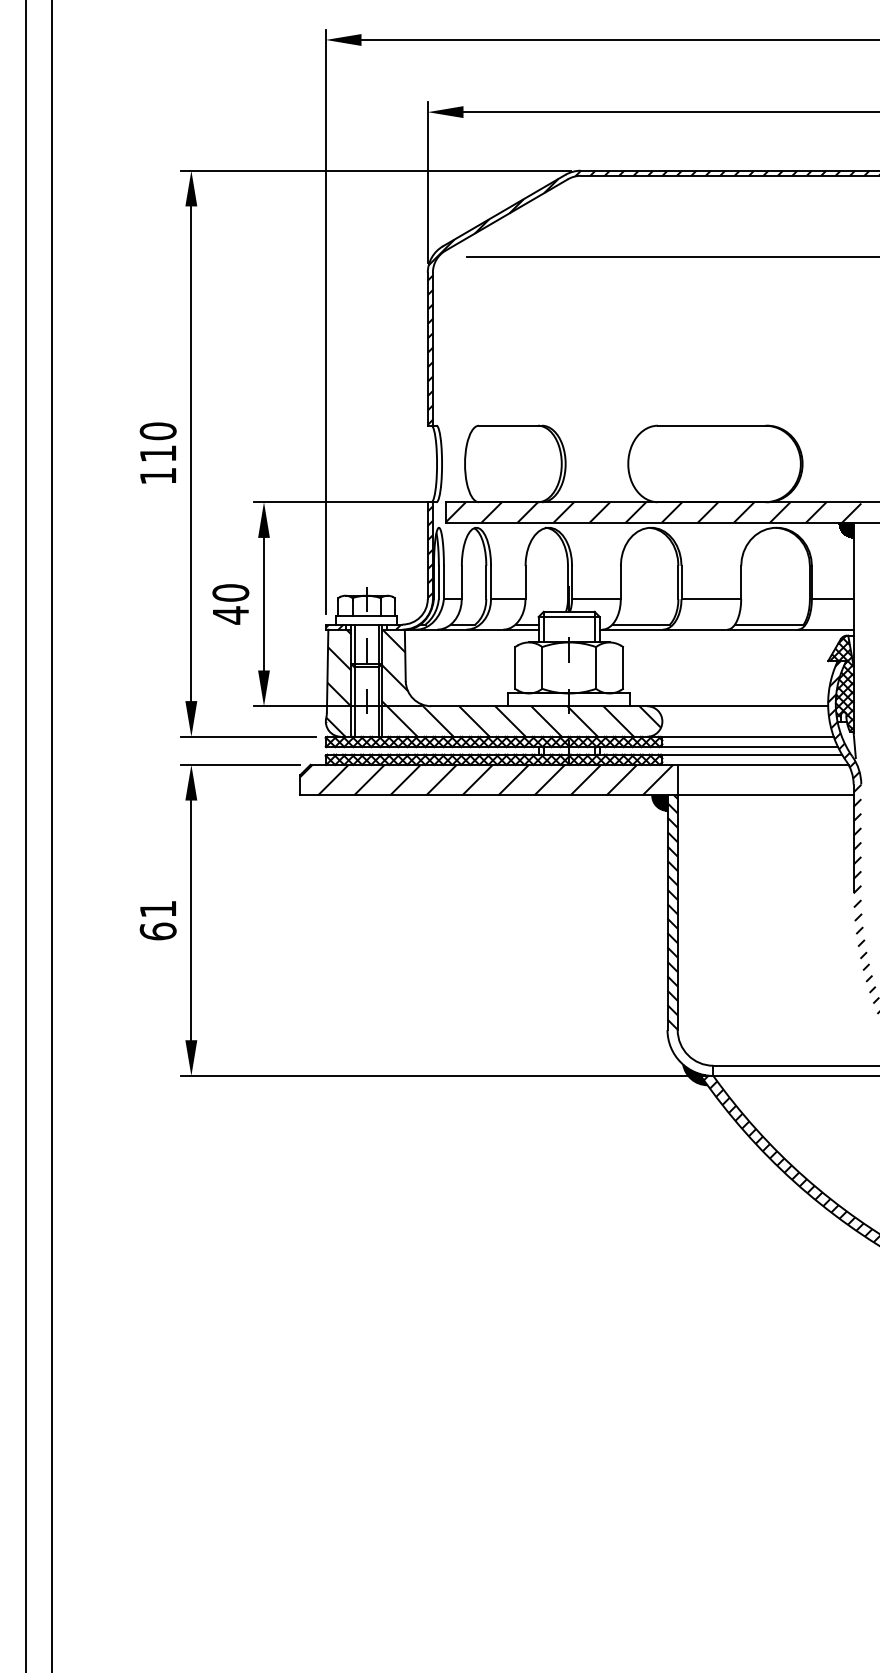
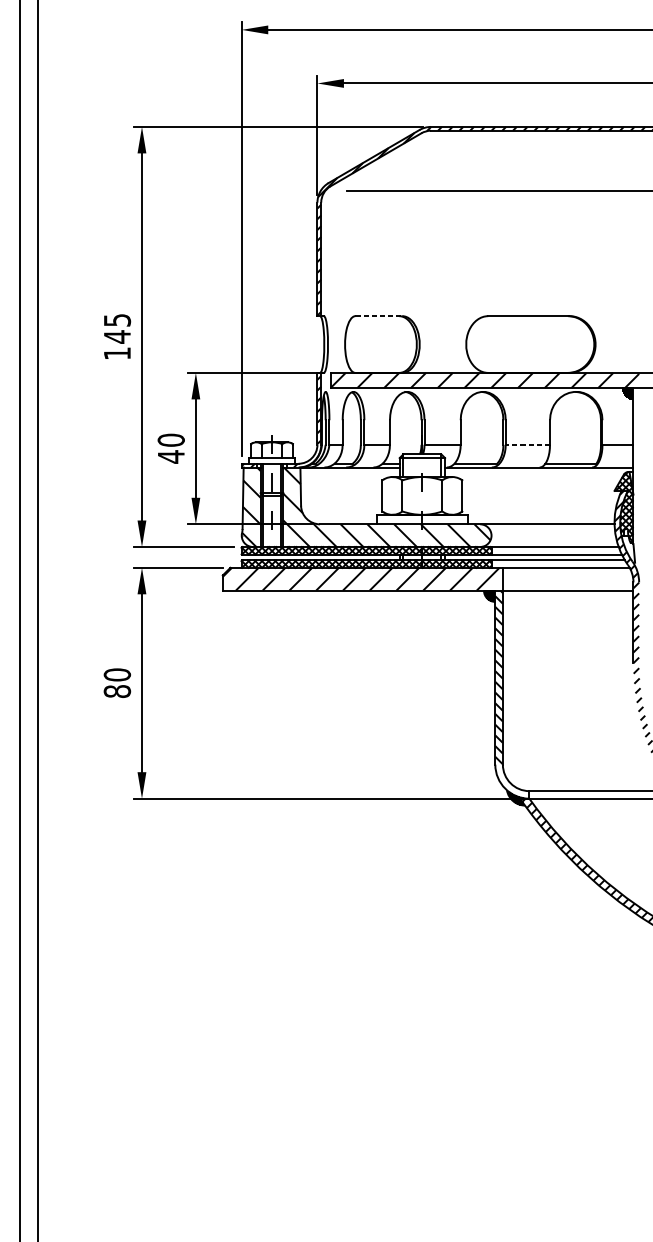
line: (510, 425) -> (378, 315), solid -> dashed
text: (157, 442) -> (116, 328), 110 -> 145
line: (711, 599) -> (527, 445), solid -> dashed
text: (157, 920) -> (116, 683), 61 -> 80

